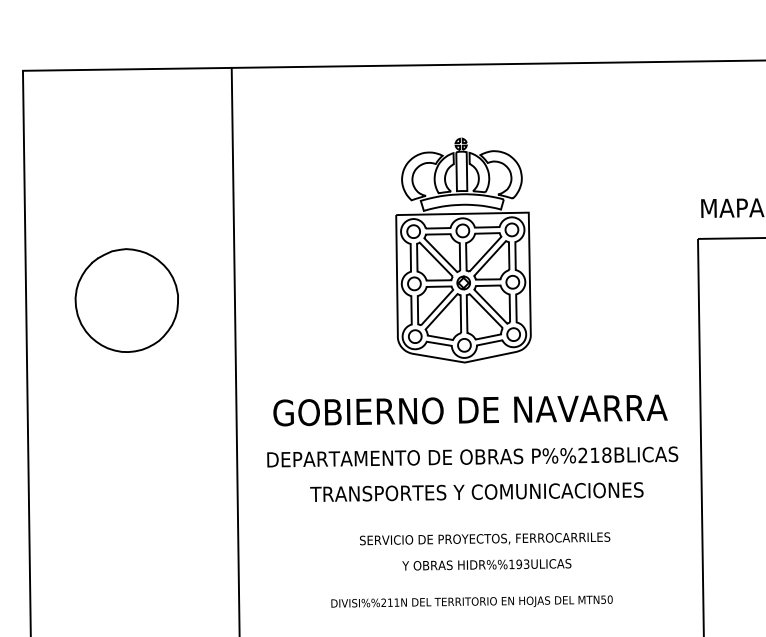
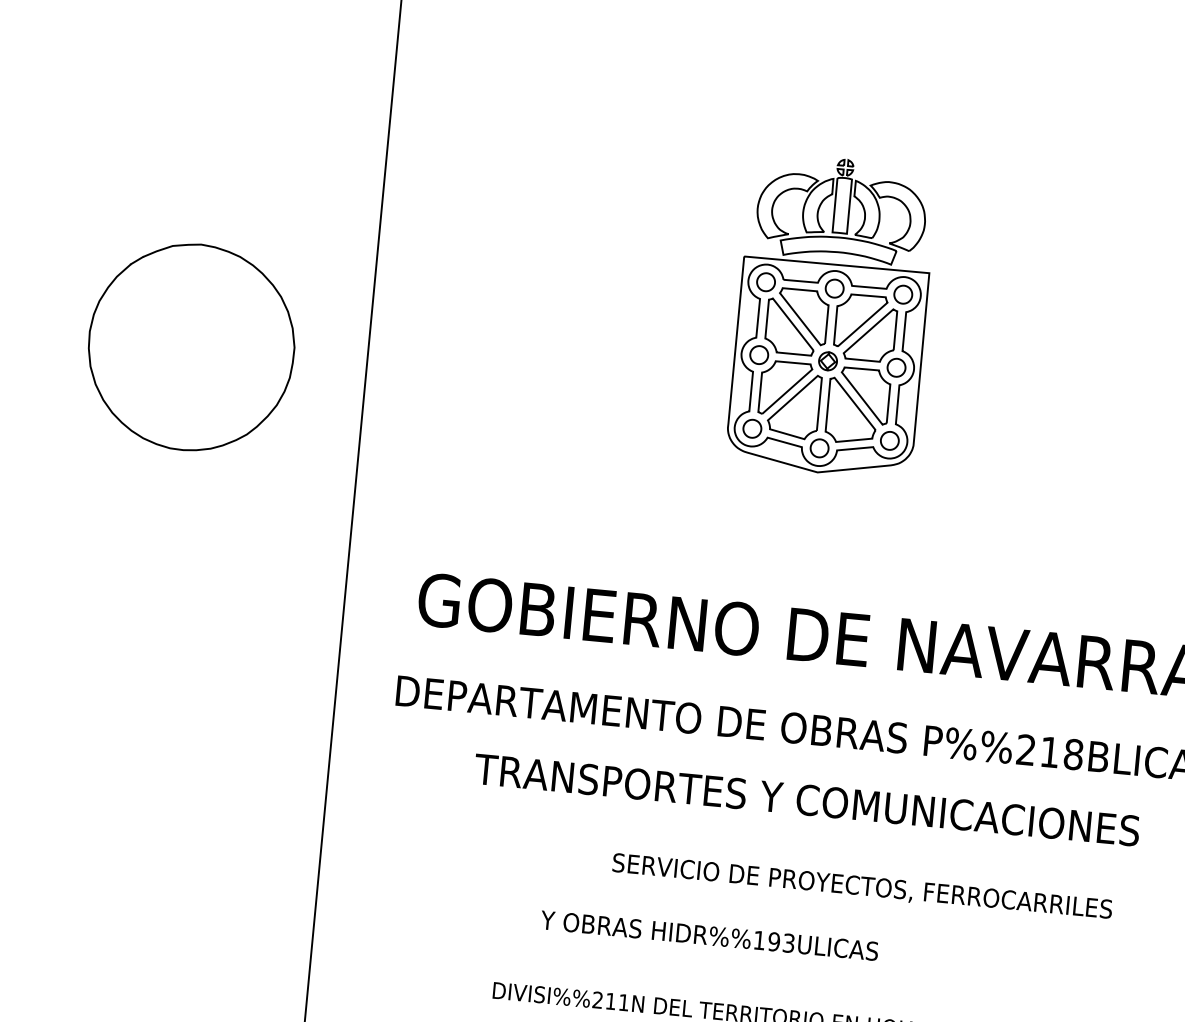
part: (463, 250) -> (832, 316), size x0.7
part: (126, 300) -> (190, 347), moved
text: (485, 538) -> (863, 885), moved
text: (486, 564) -> (709, 935), moved

